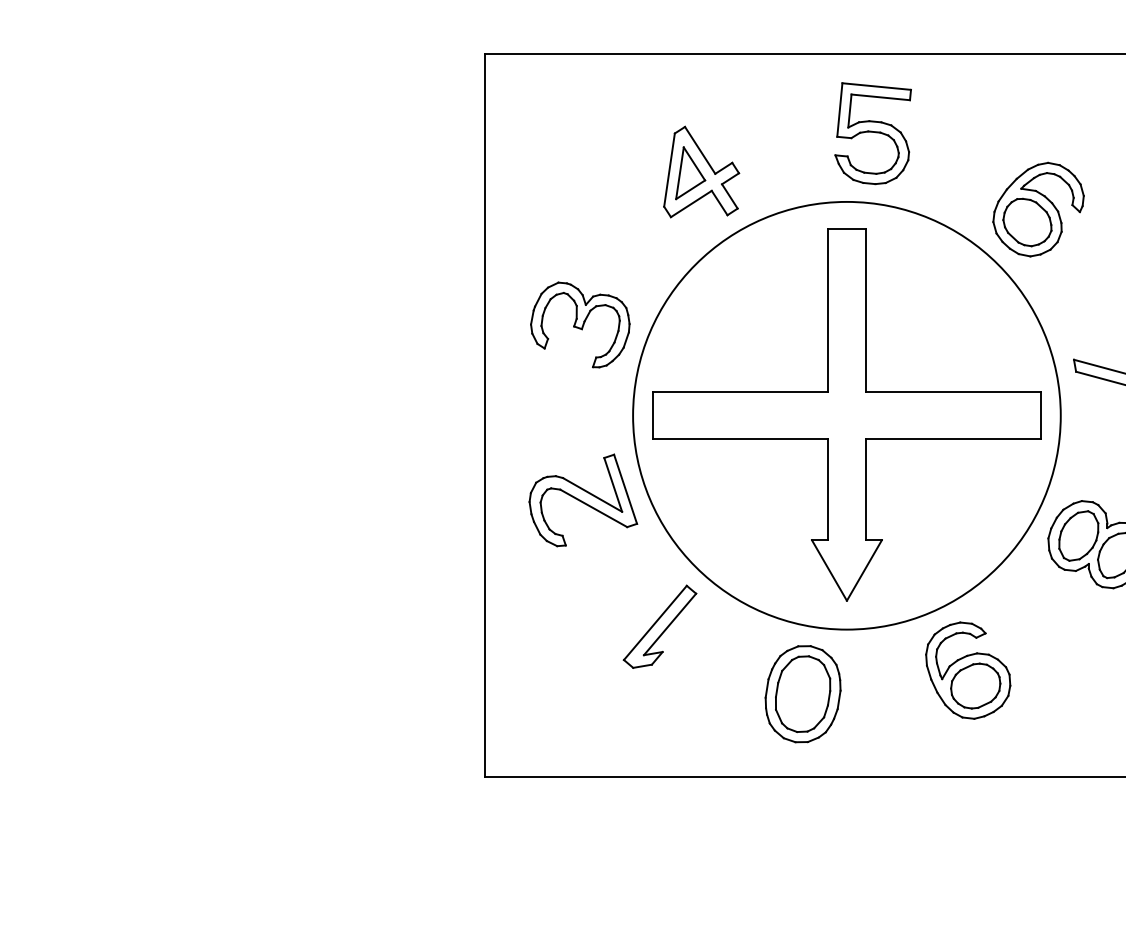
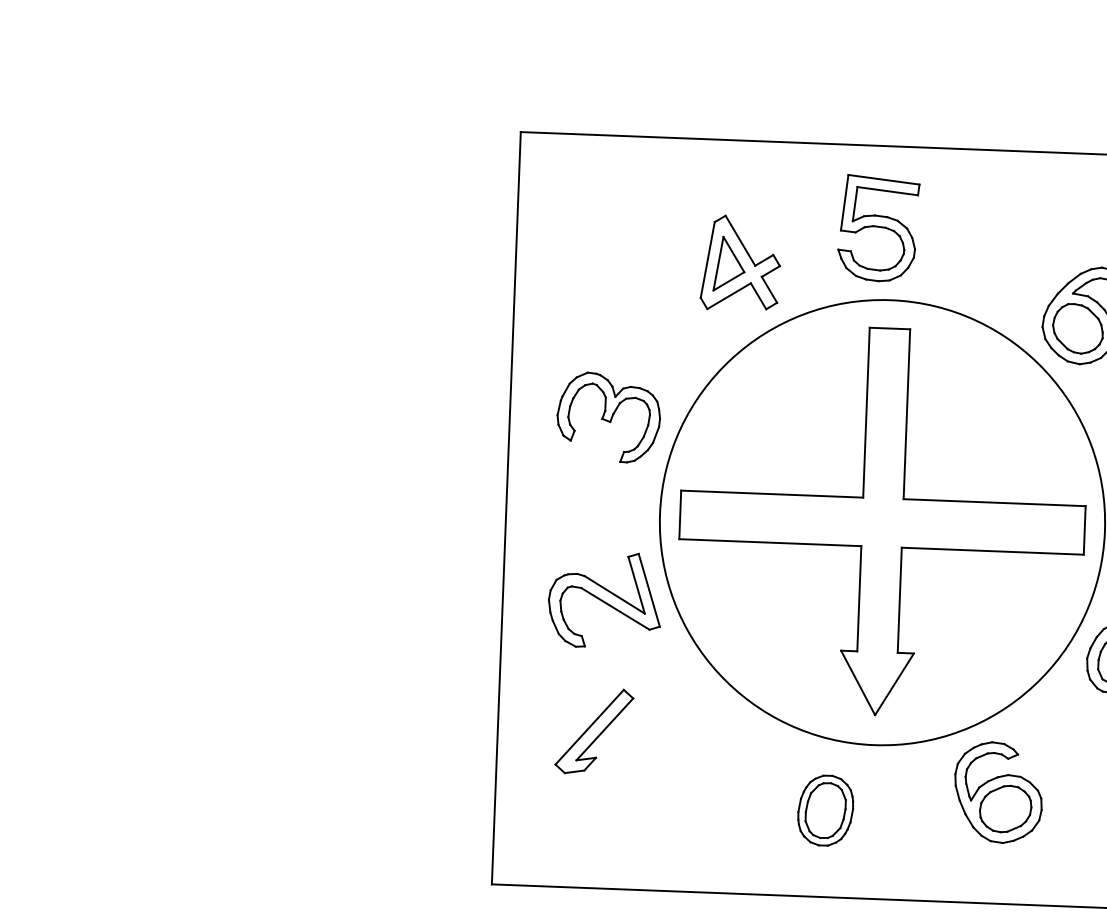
part: (872, 133) -> (877, 228), moved
part: (659, 626) -> (593, 731), moved
part: (802, 694) -> (825, 810), size x0.7

